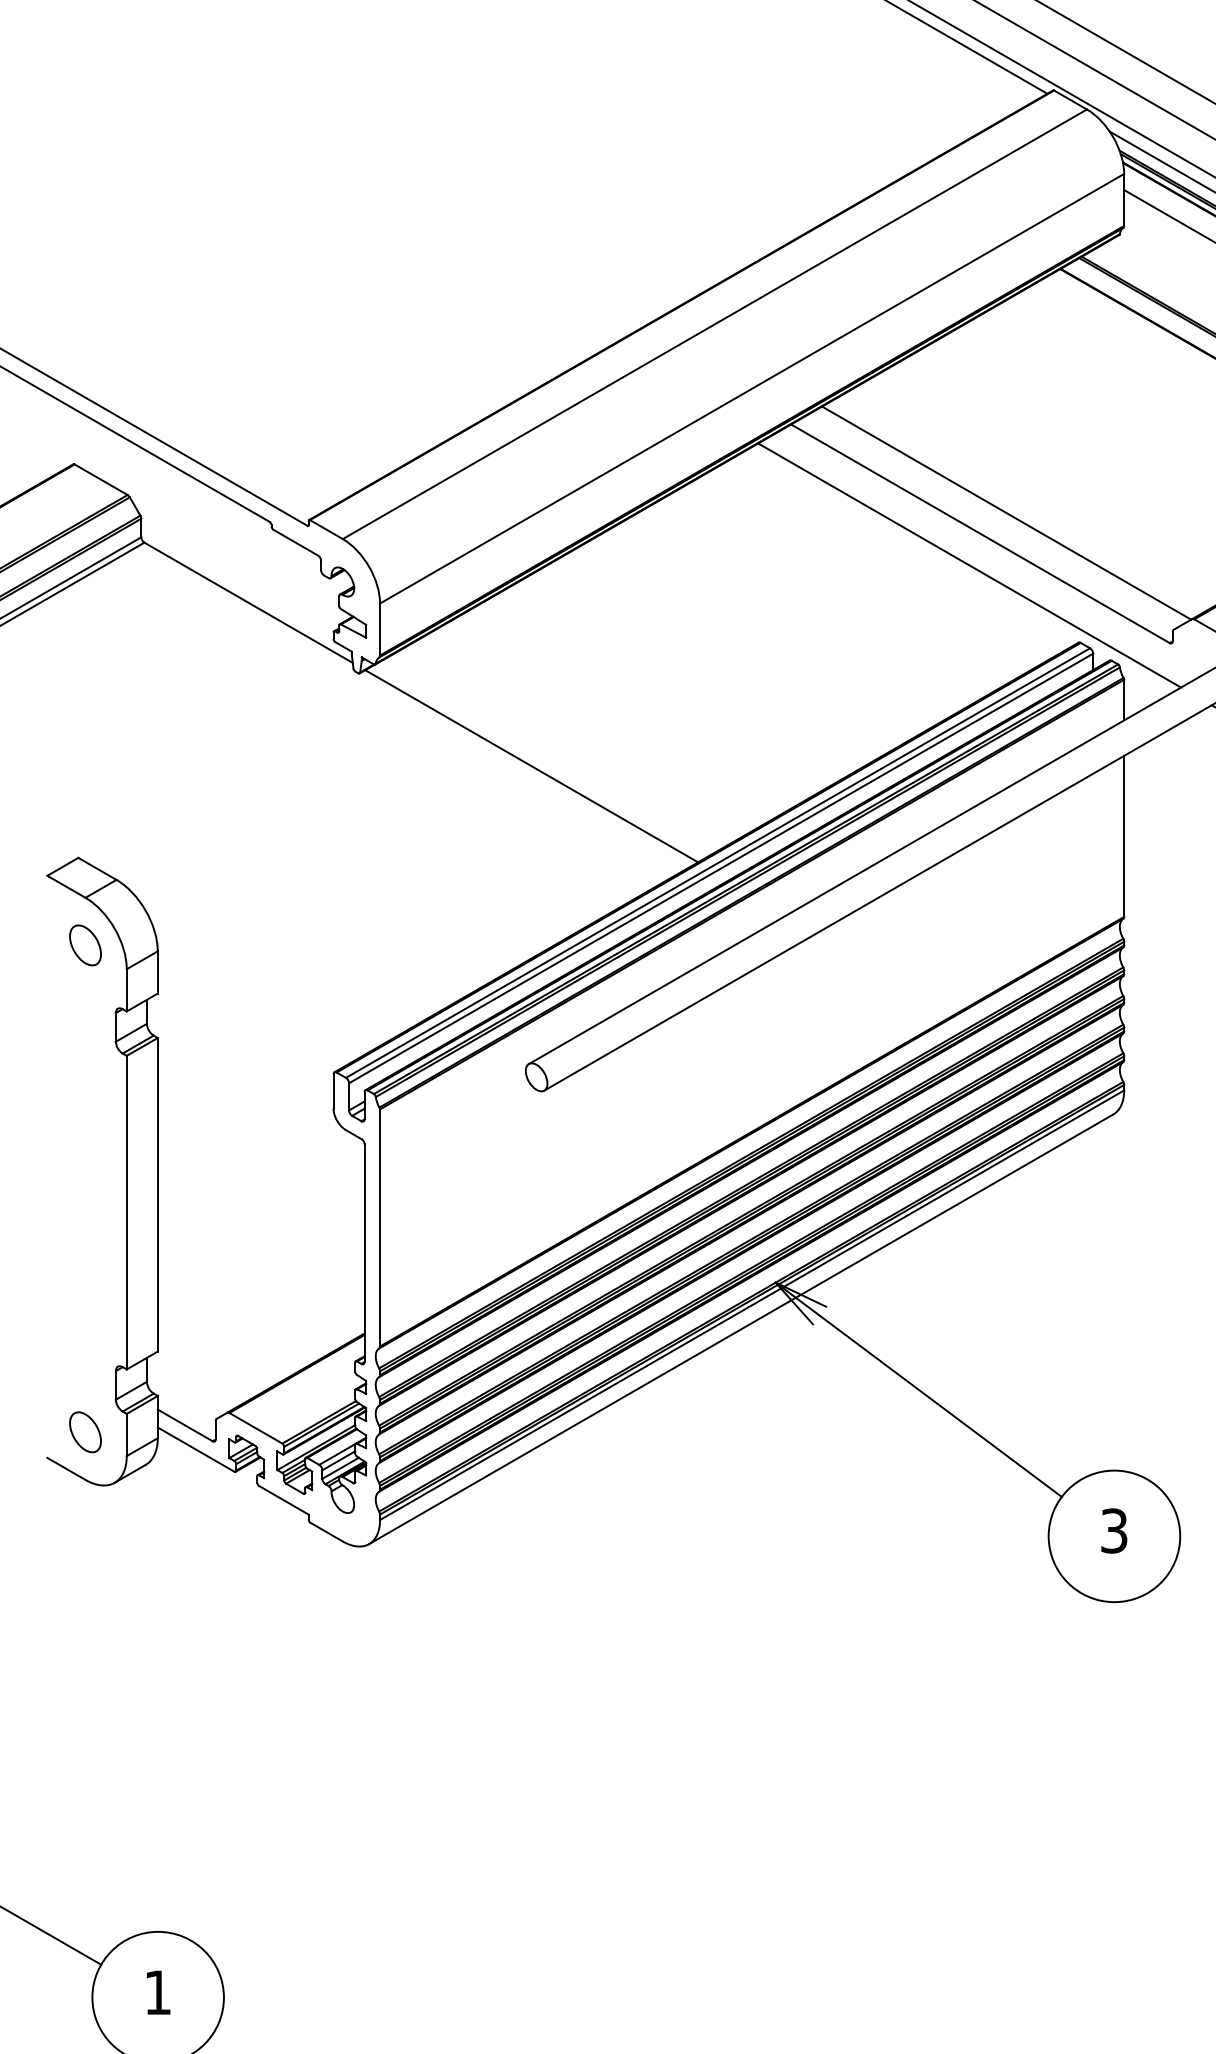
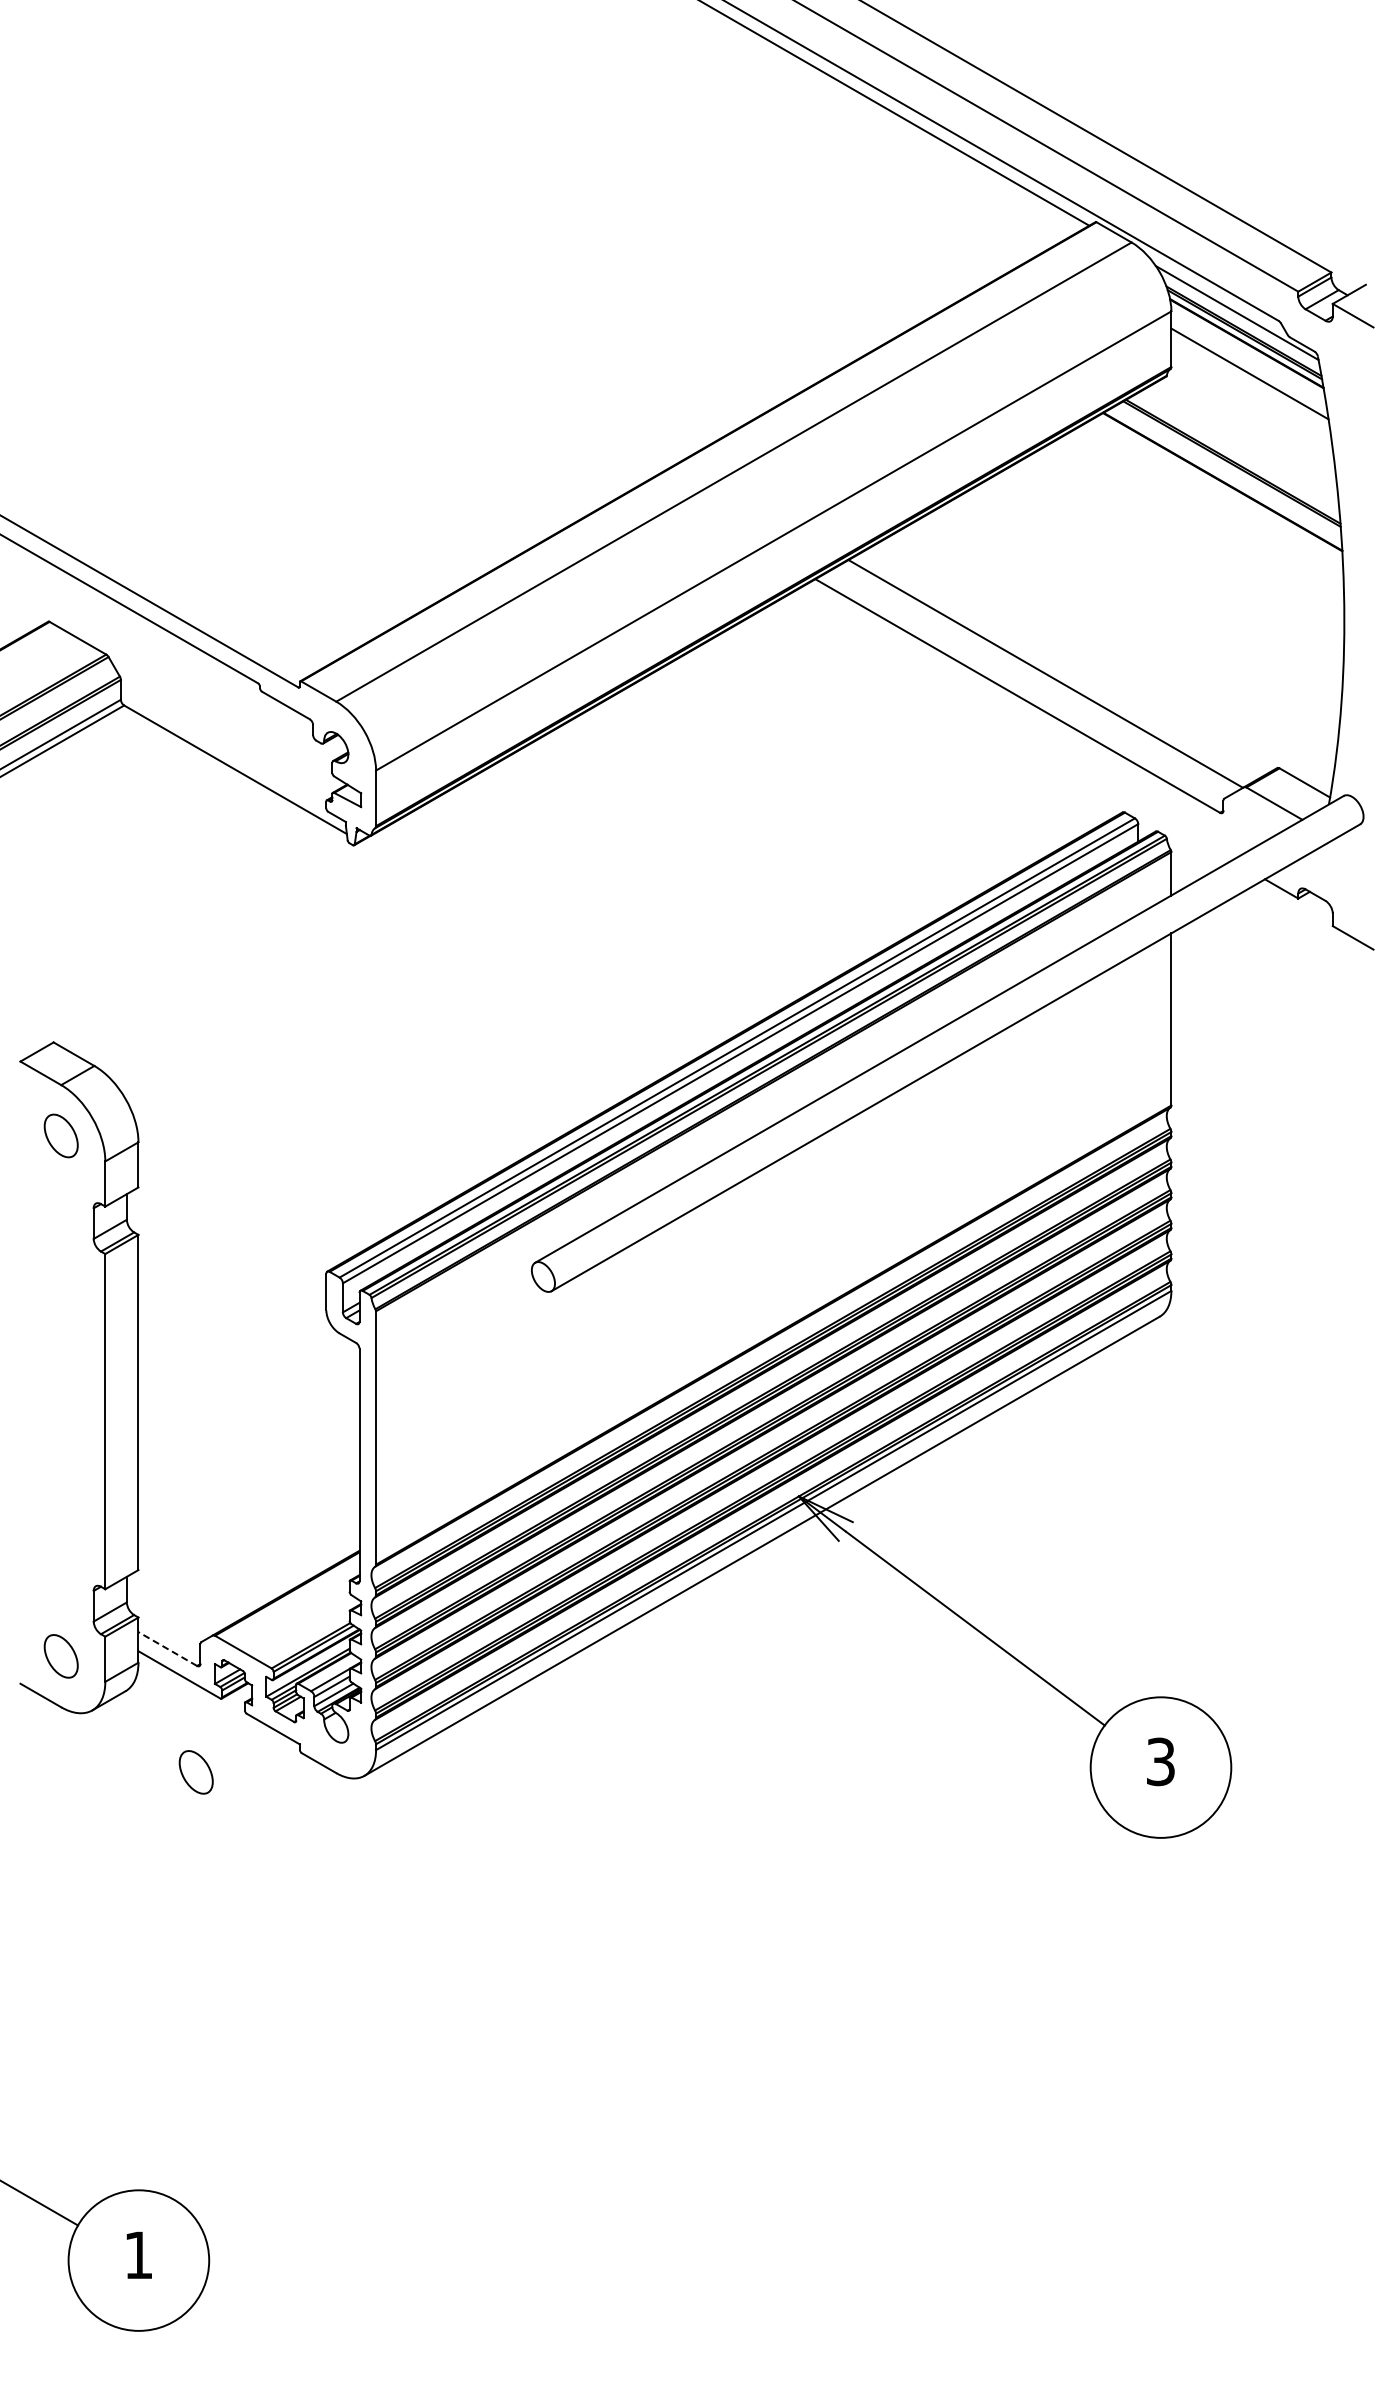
line: (969, 565) -> (1006, 729), removed
line: (532, 766) -> (538, 944), removed
line: (184, 1425) -> (167, 1649), solid -> dashed
part: (211, 1540) -> (195, 1772), added

